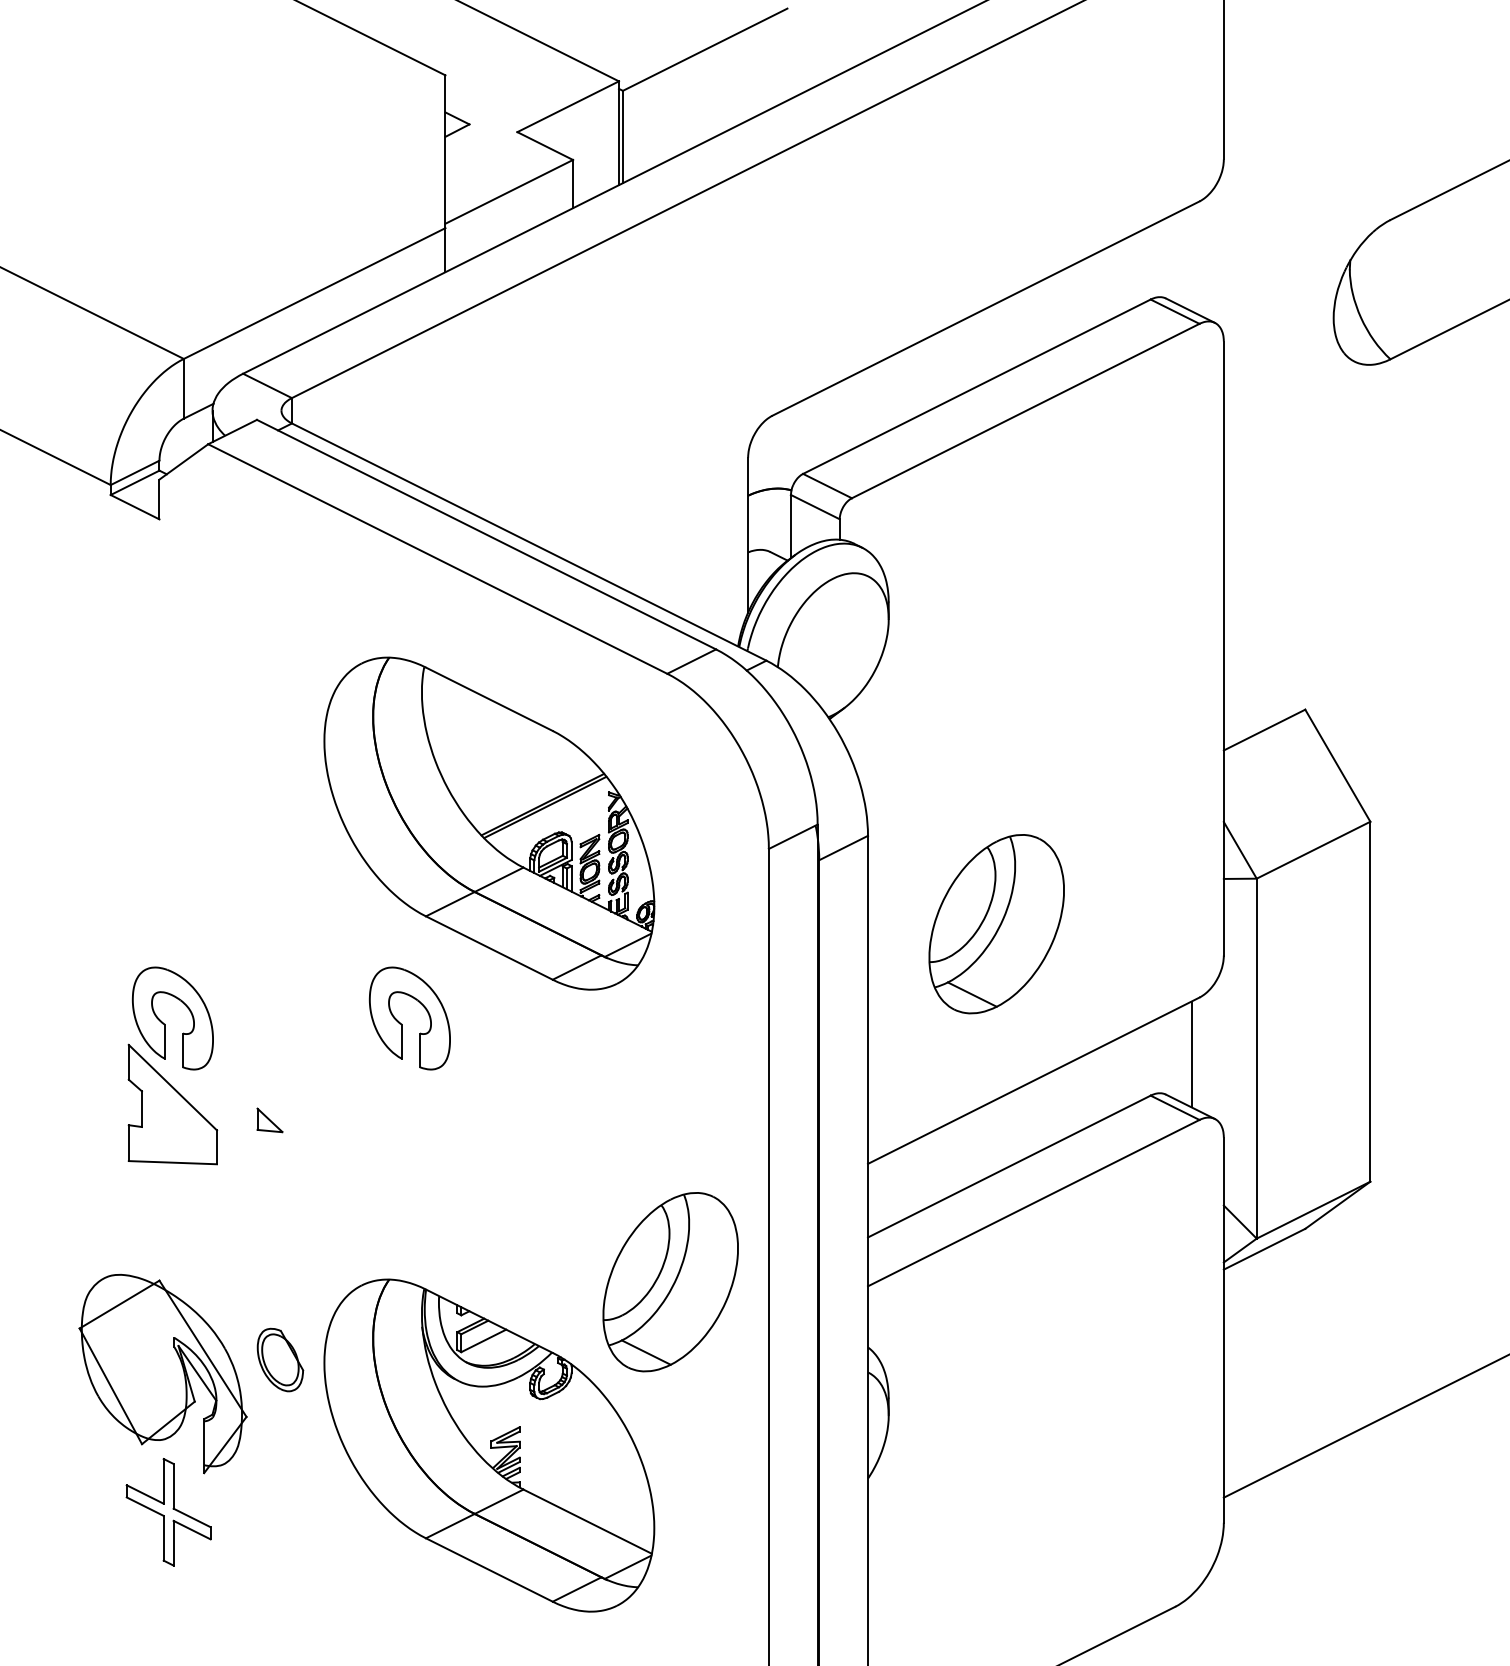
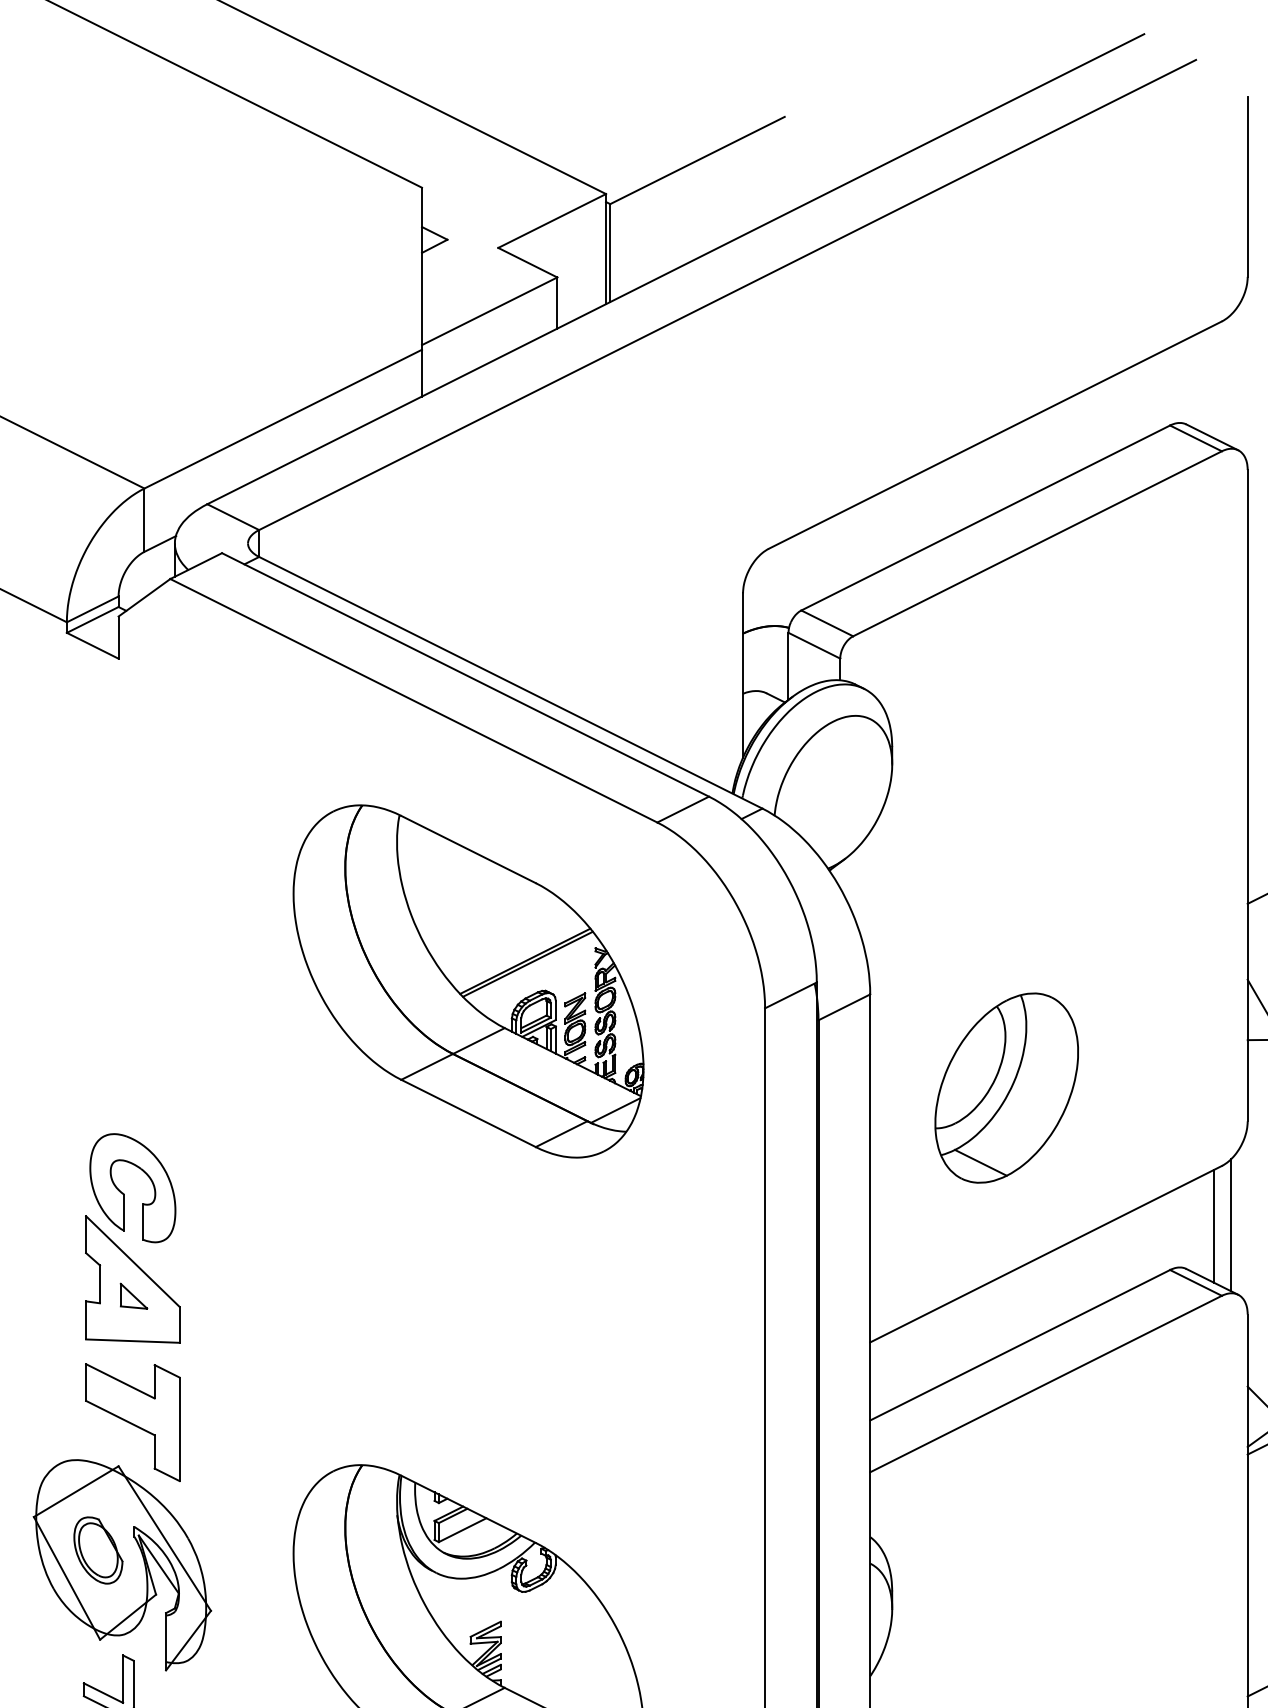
part: (402, 1024) -> (376, 1194), removed
line: (1207, 1053) -> (1230, 1225), added
part: (269, 1120) -> (133, 1296), moved
part: (172, 1239) -> (132, 1422), added
part: (670, 1282) -> (660, 1468), removed
part: (280, 1359) -> (98, 1549), moved

